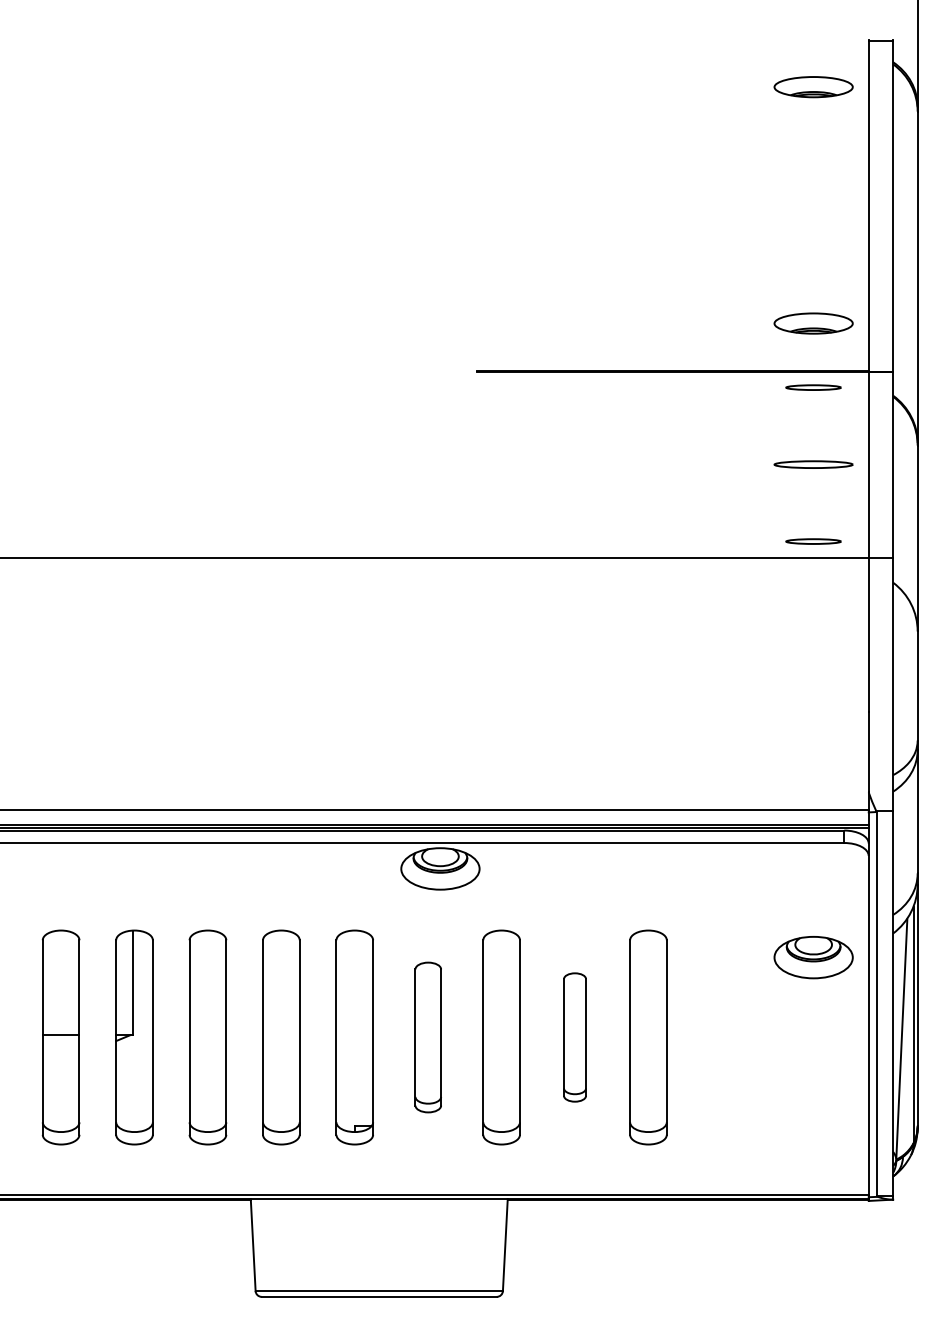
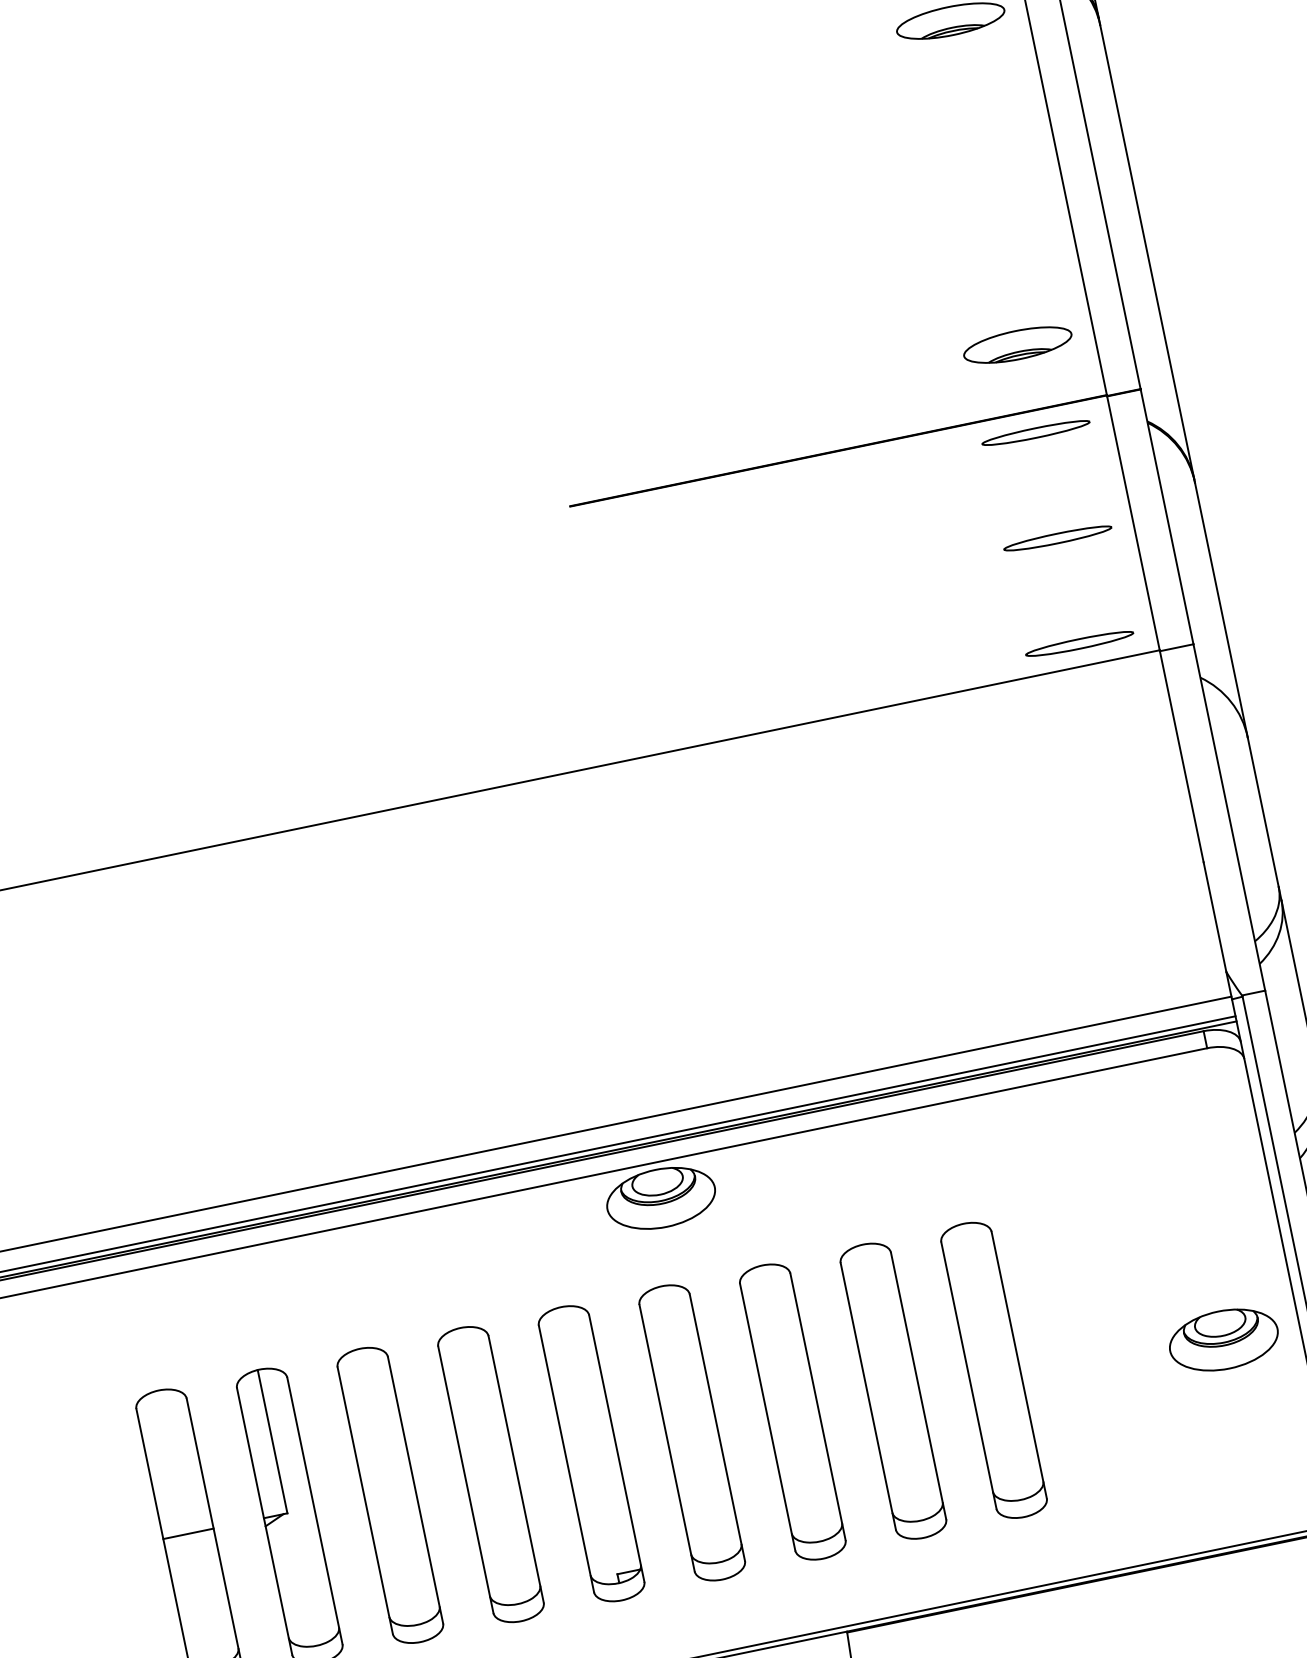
part: (813, 387) -> (1035, 432), size x1.43
part: (813, 541) -> (1079, 643), size x1.43
part: (813, 957) -> (1223, 1339), moved
part: (428, 1037) -> (692, 1432), size x1.43
part: (574, 1037) -> (892, 1391), size x1.67

